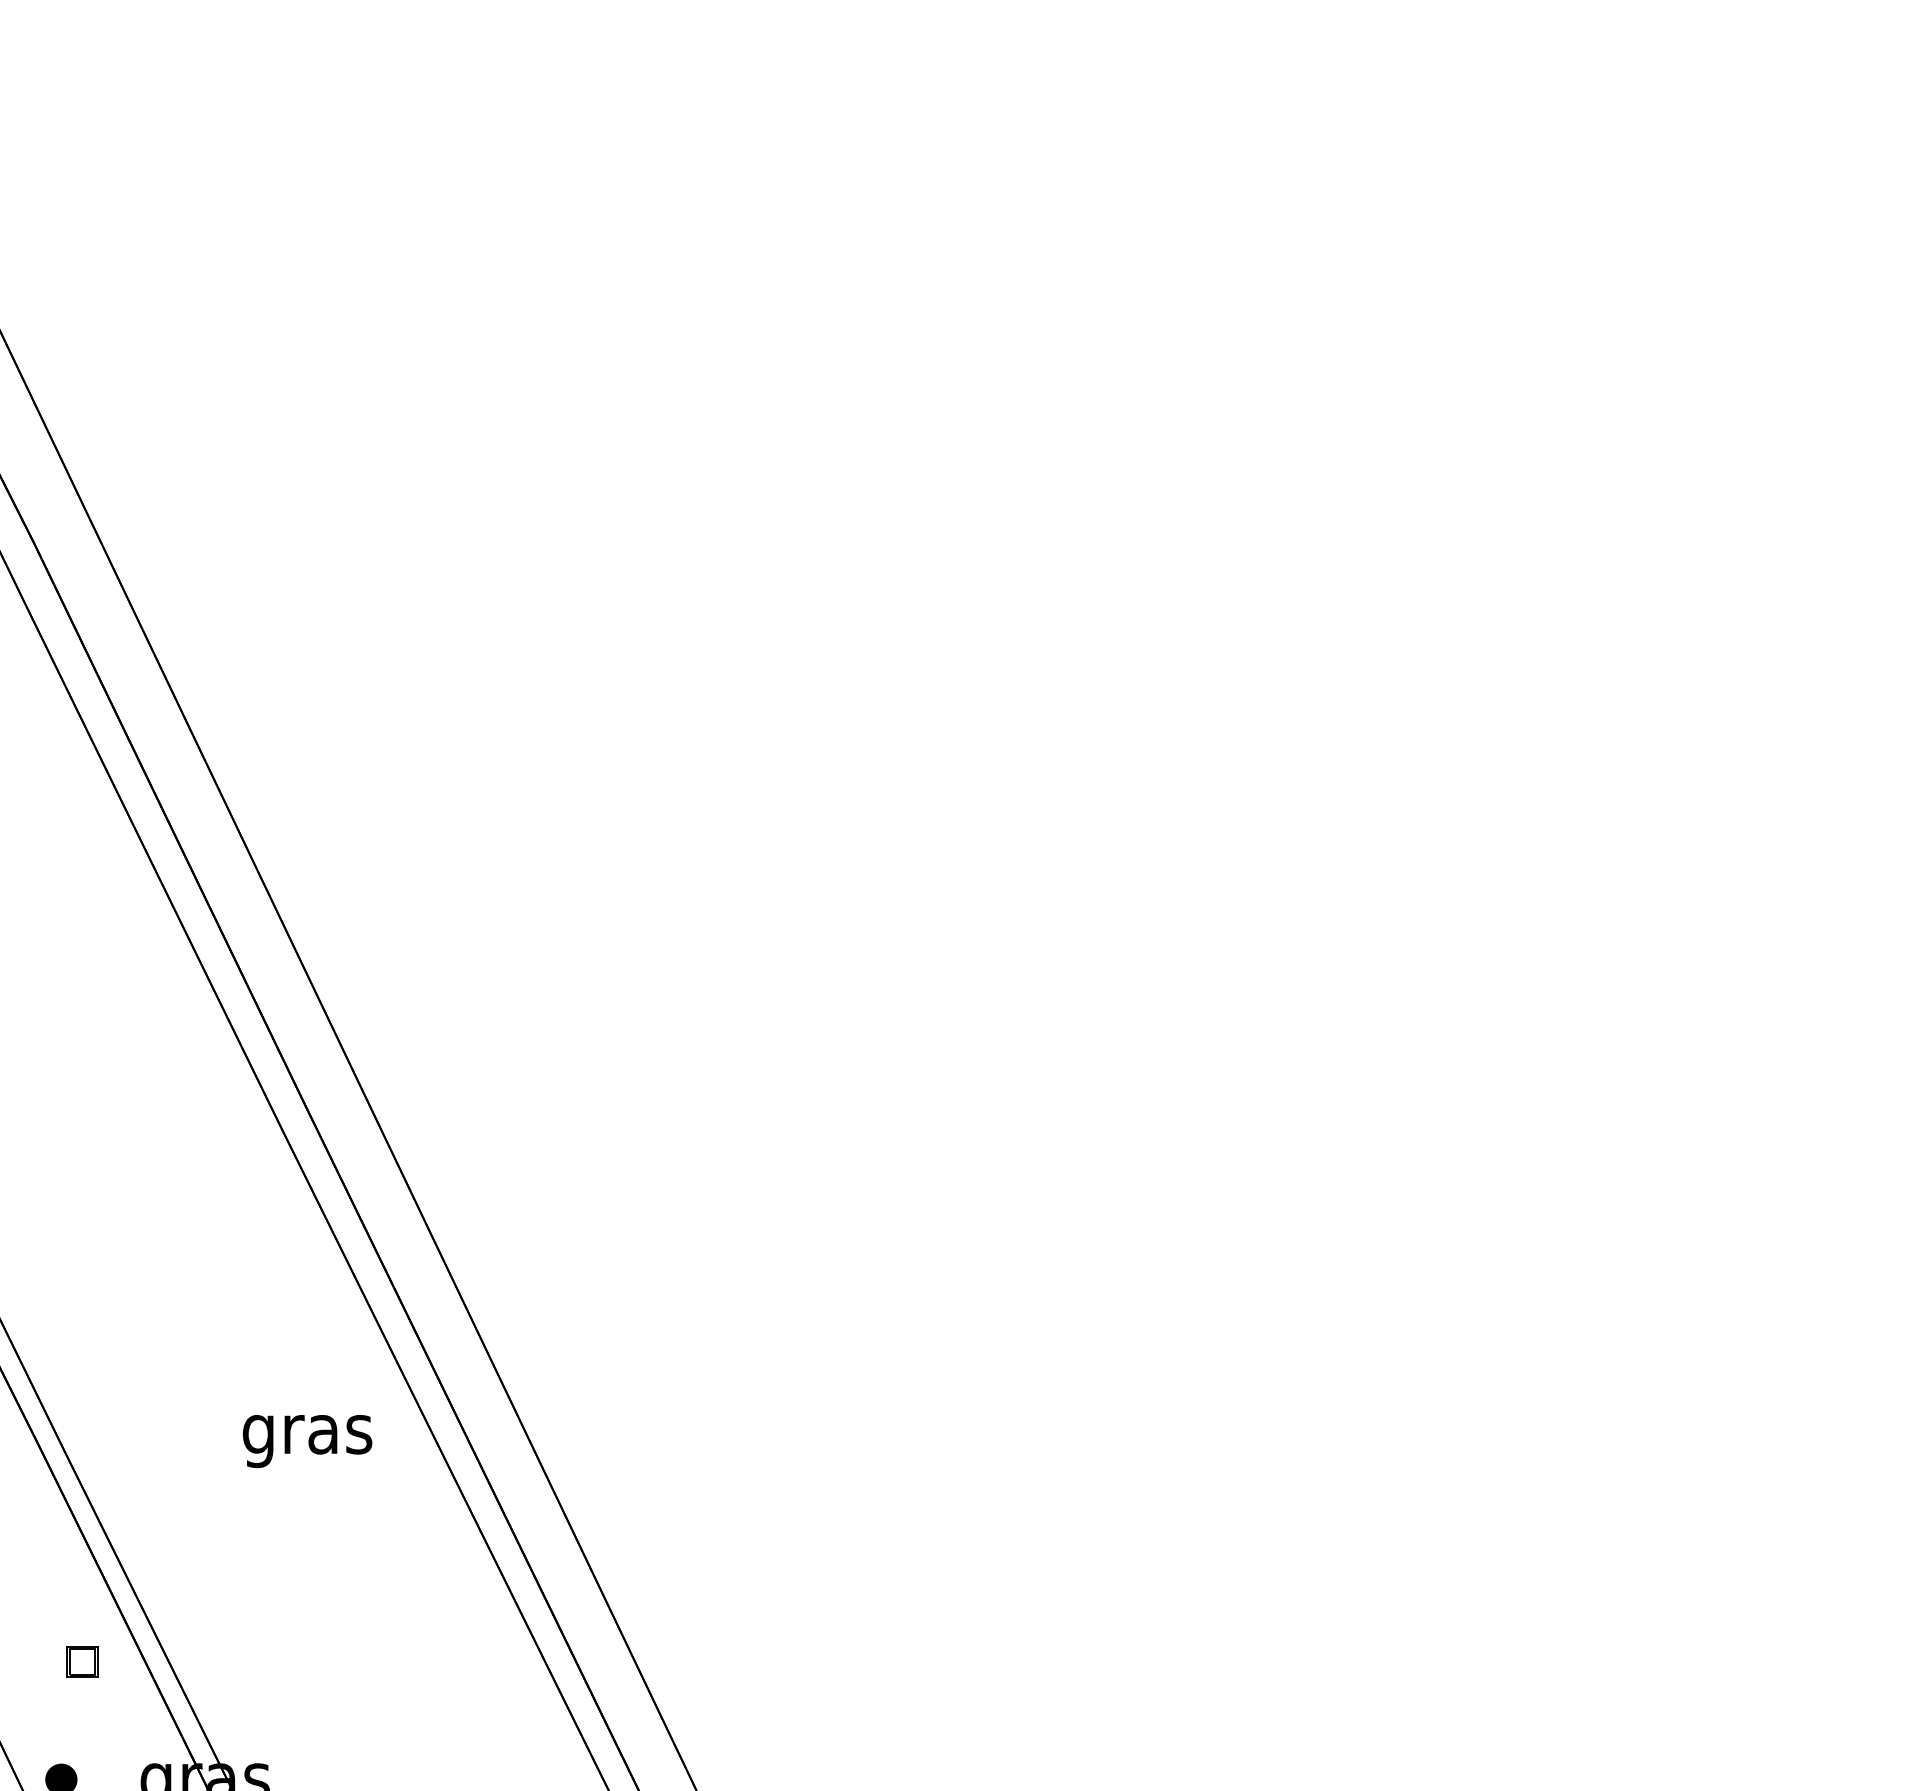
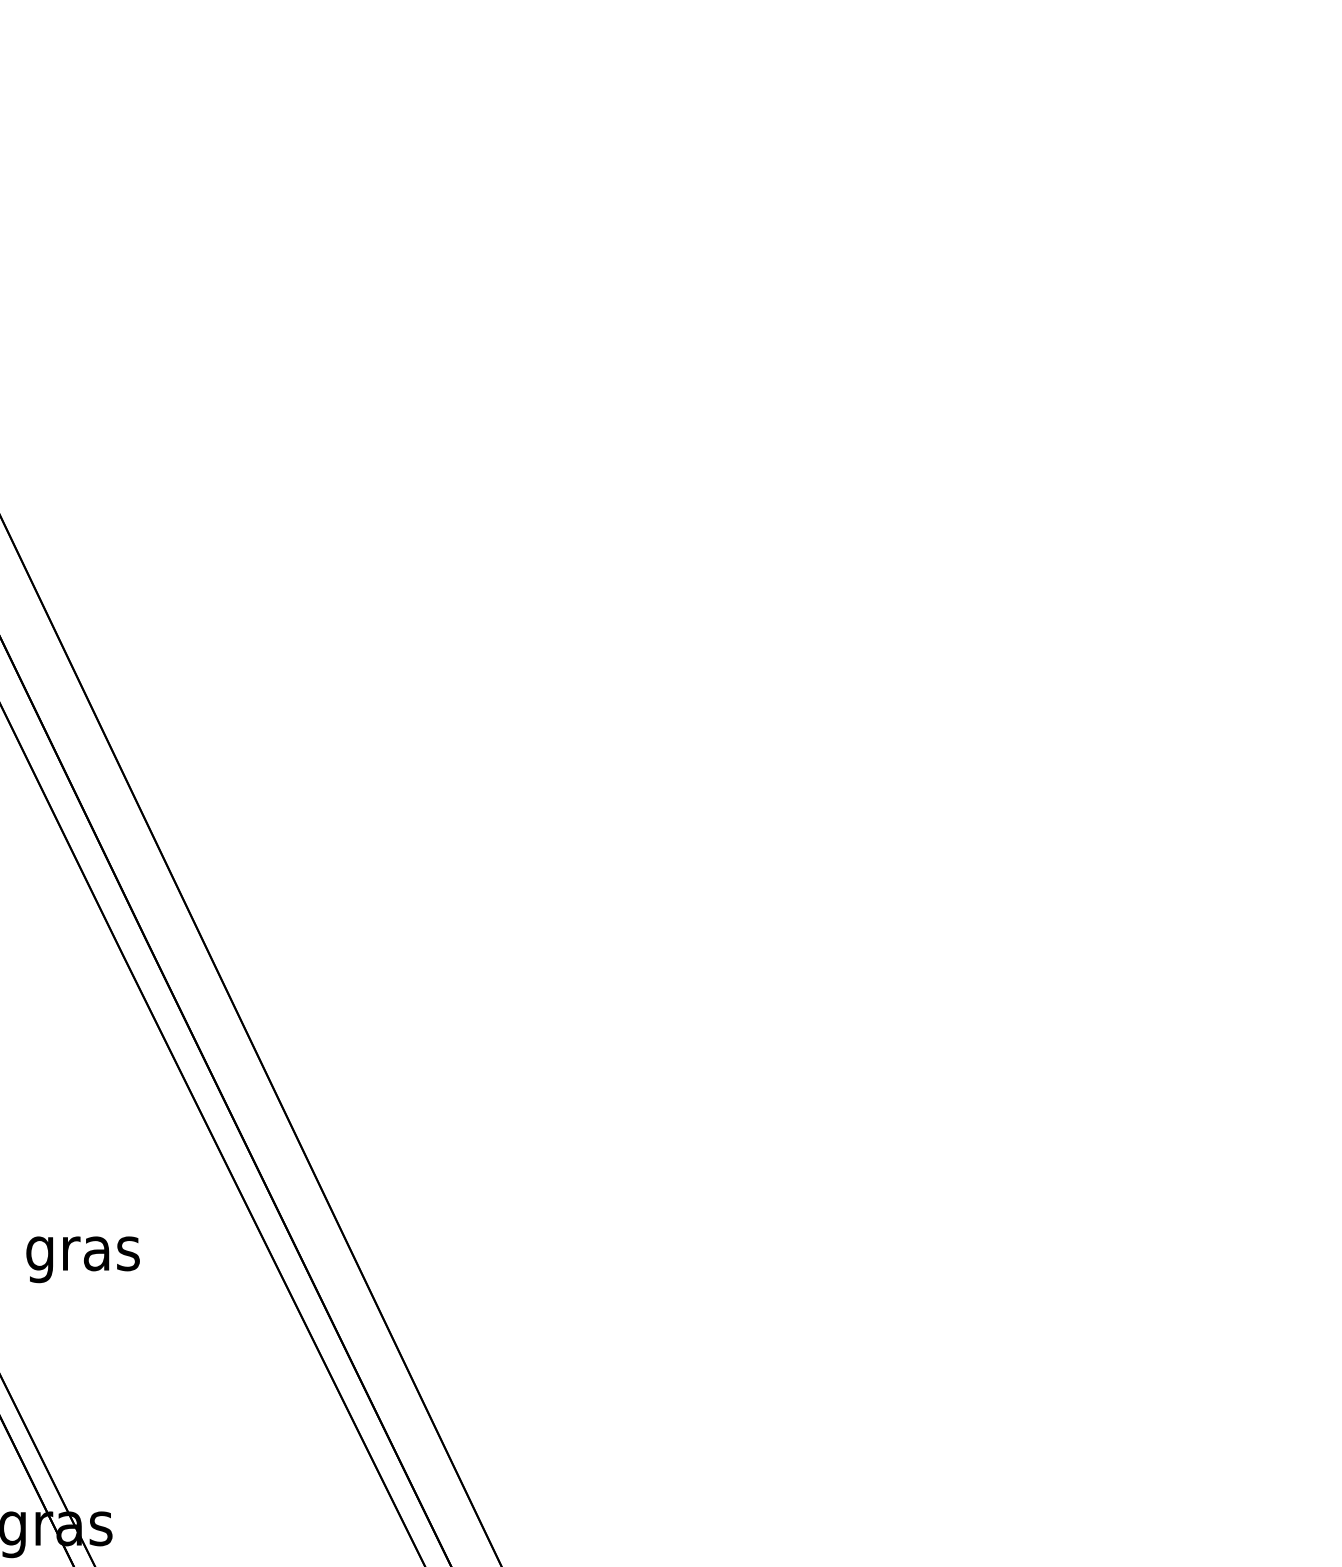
text: (307, 1441) -> (83, 1259), moved

